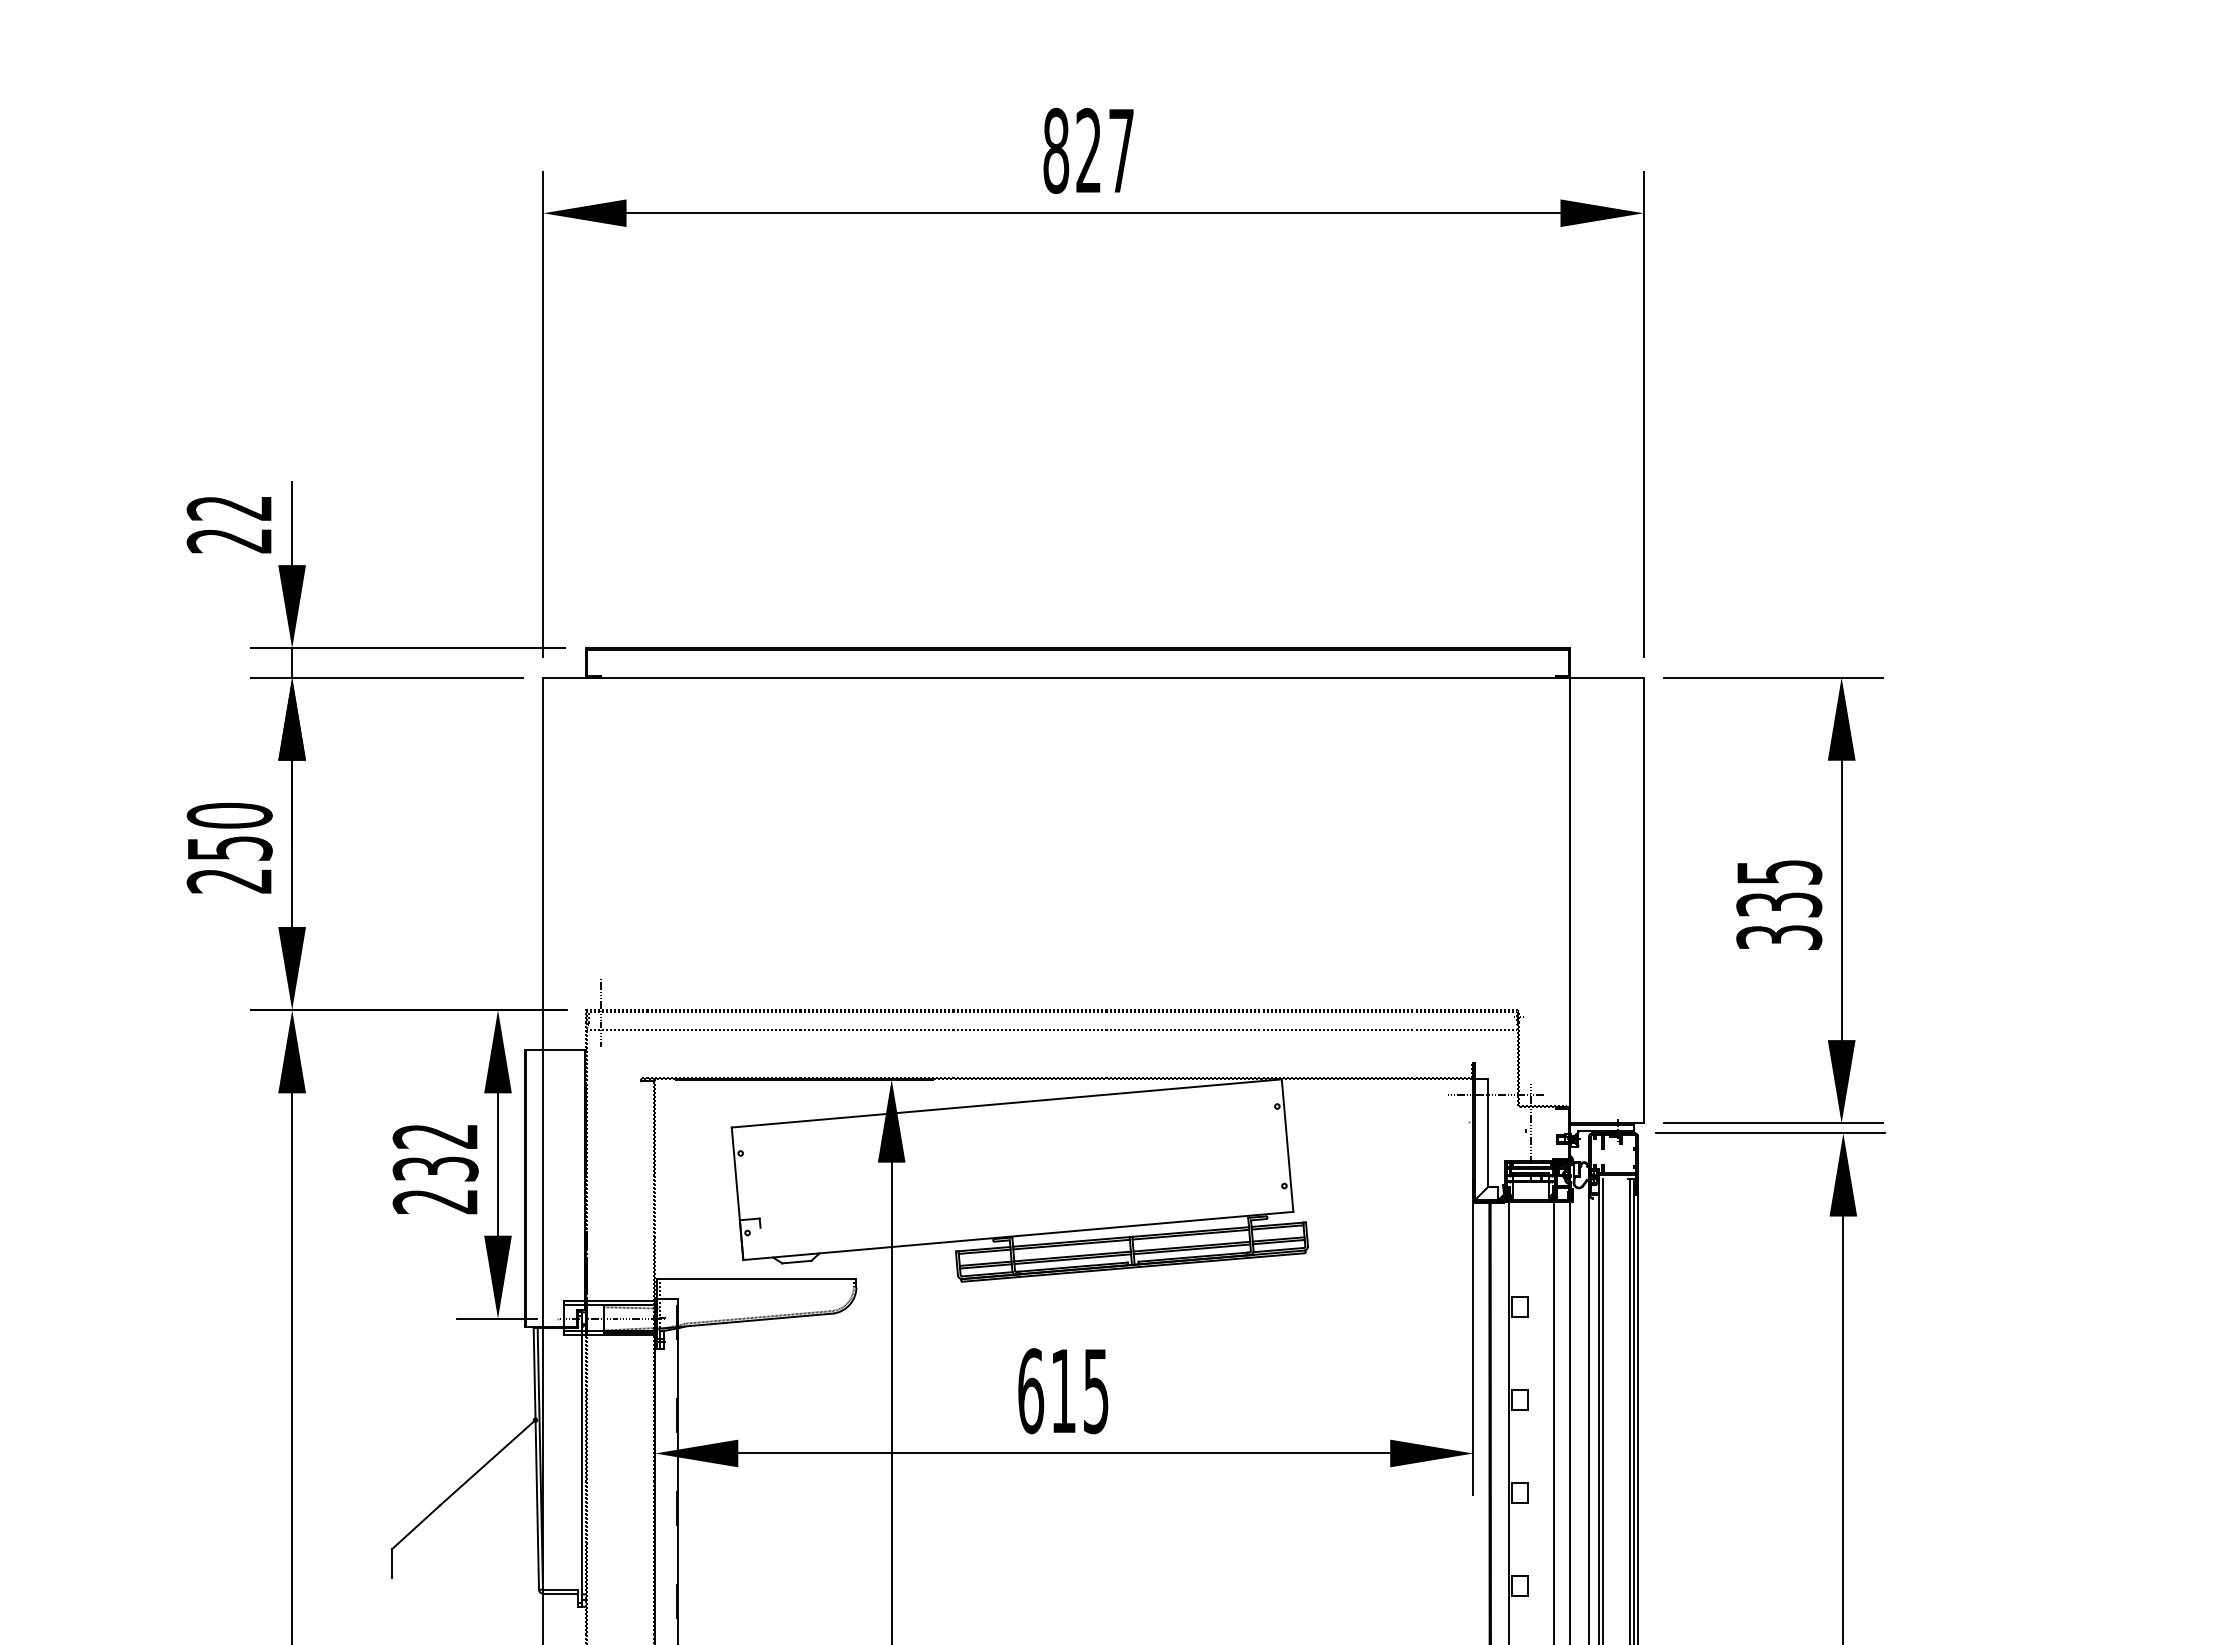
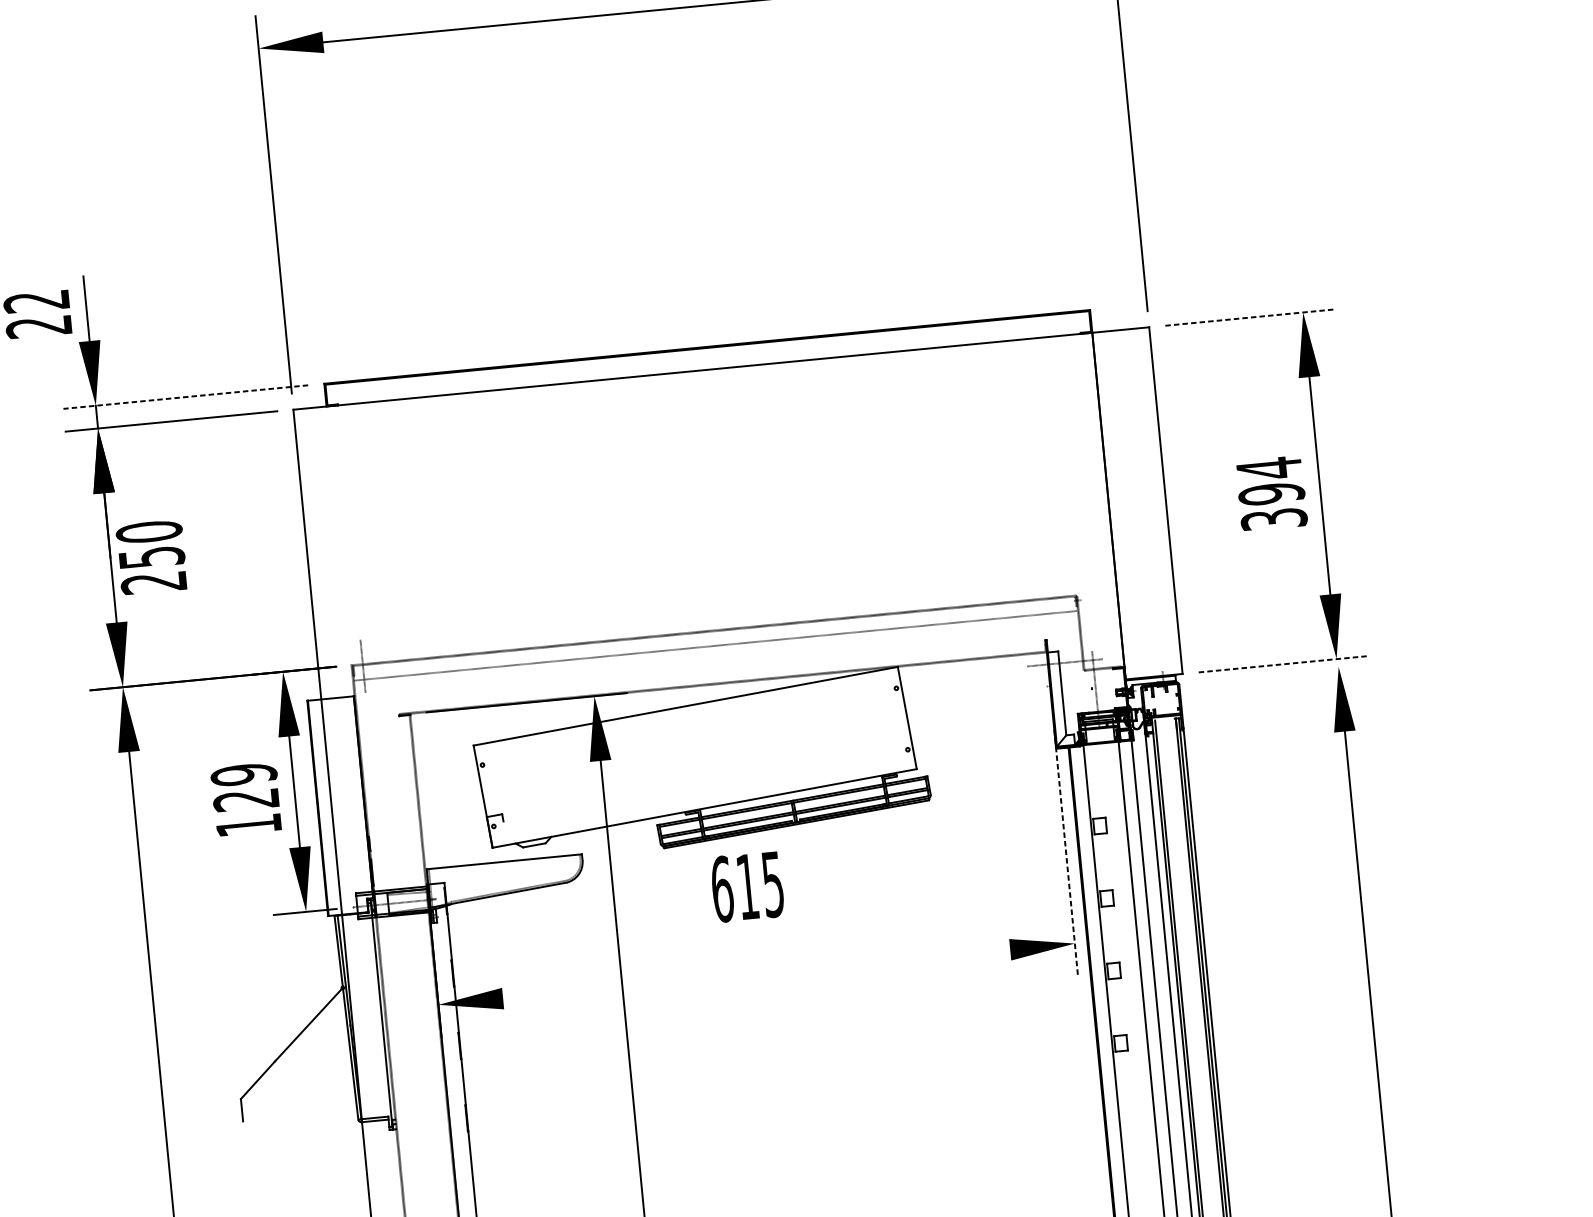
line: (407, 648) -> (185, 397), solid -> dashed
line: (1774, 677) -> (1250, 317), solid -> dashed
text: (229, 847) -> (151, 556), moved
text: (1779, 887) -> (1270, 480), 335 -> 394
line: (1774, 1123) -> (1284, 664), solid -> dashed
line: (1769, 1133) -> (1281, 672), removed
text: (435, 1168) -> (246, 799), 232 -> 129
line: (1473, 1337) -> (1066, 853), solid -> dashed
text: (1063, 1391) -> (747, 887), moved
line: (1064, 1453) -> (756, 974), removed

